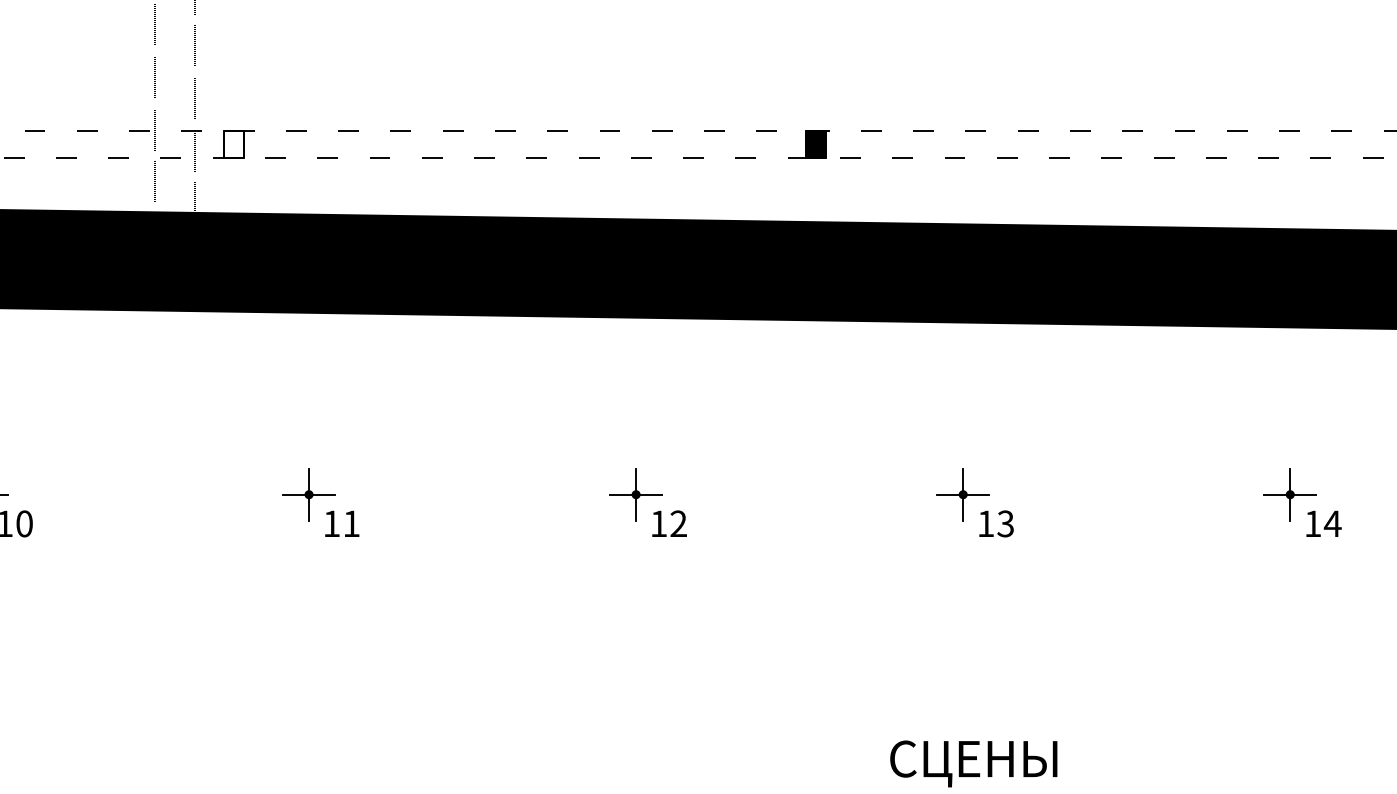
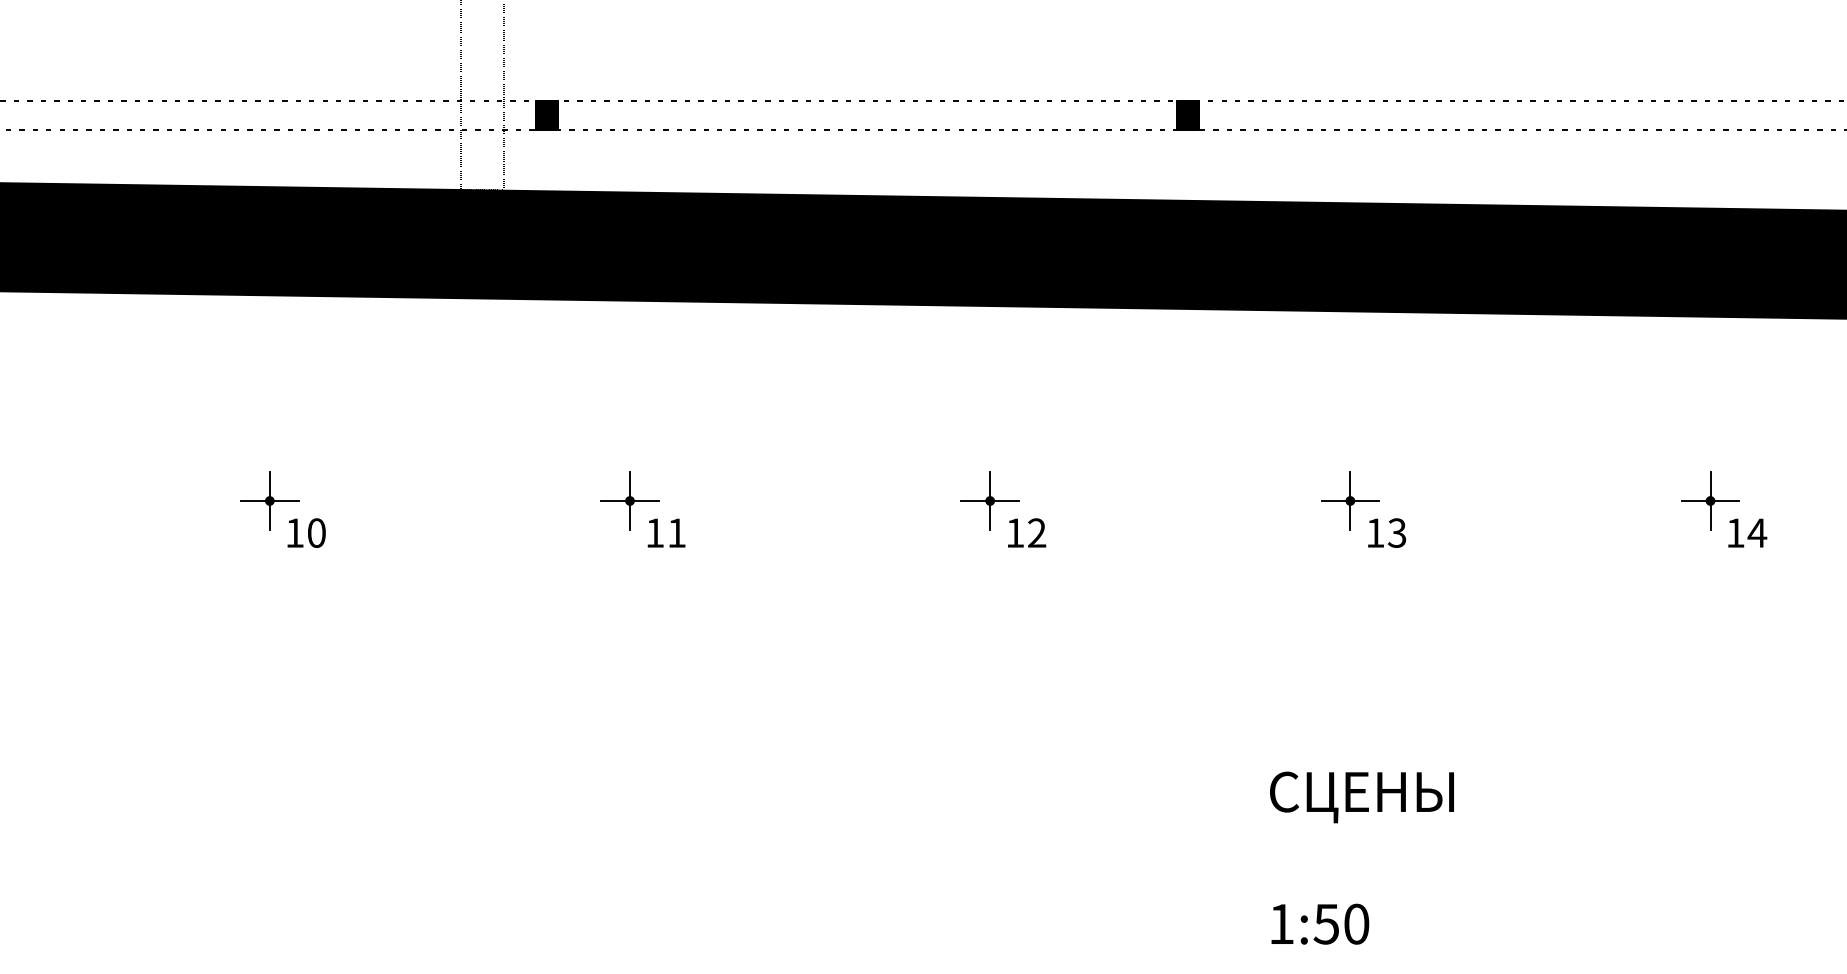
fill: (233, 143) -> (546, 114), added

